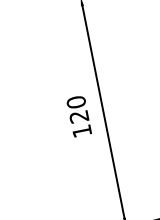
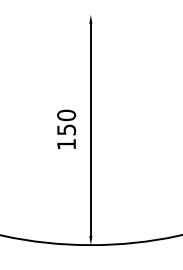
text: (79, 116) -> (66, 129), 120 -> 150

